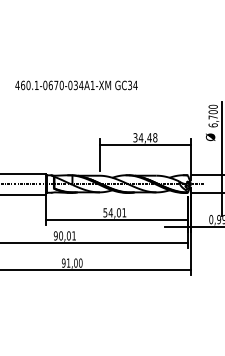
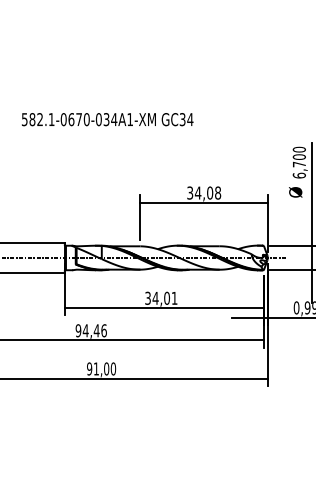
text: (23, 85) -> (32, 119), 460.1-0670-034A1-XM -> 582.1-0670-034A1-XM
text: (149, 137) -> (209, 192), 34,48 -> 34,08
text: (105, 212) -> (147, 297), 54,01 -> 34,01
text: (67, 235) -> (94, 330), 90,01 -> 94,46

